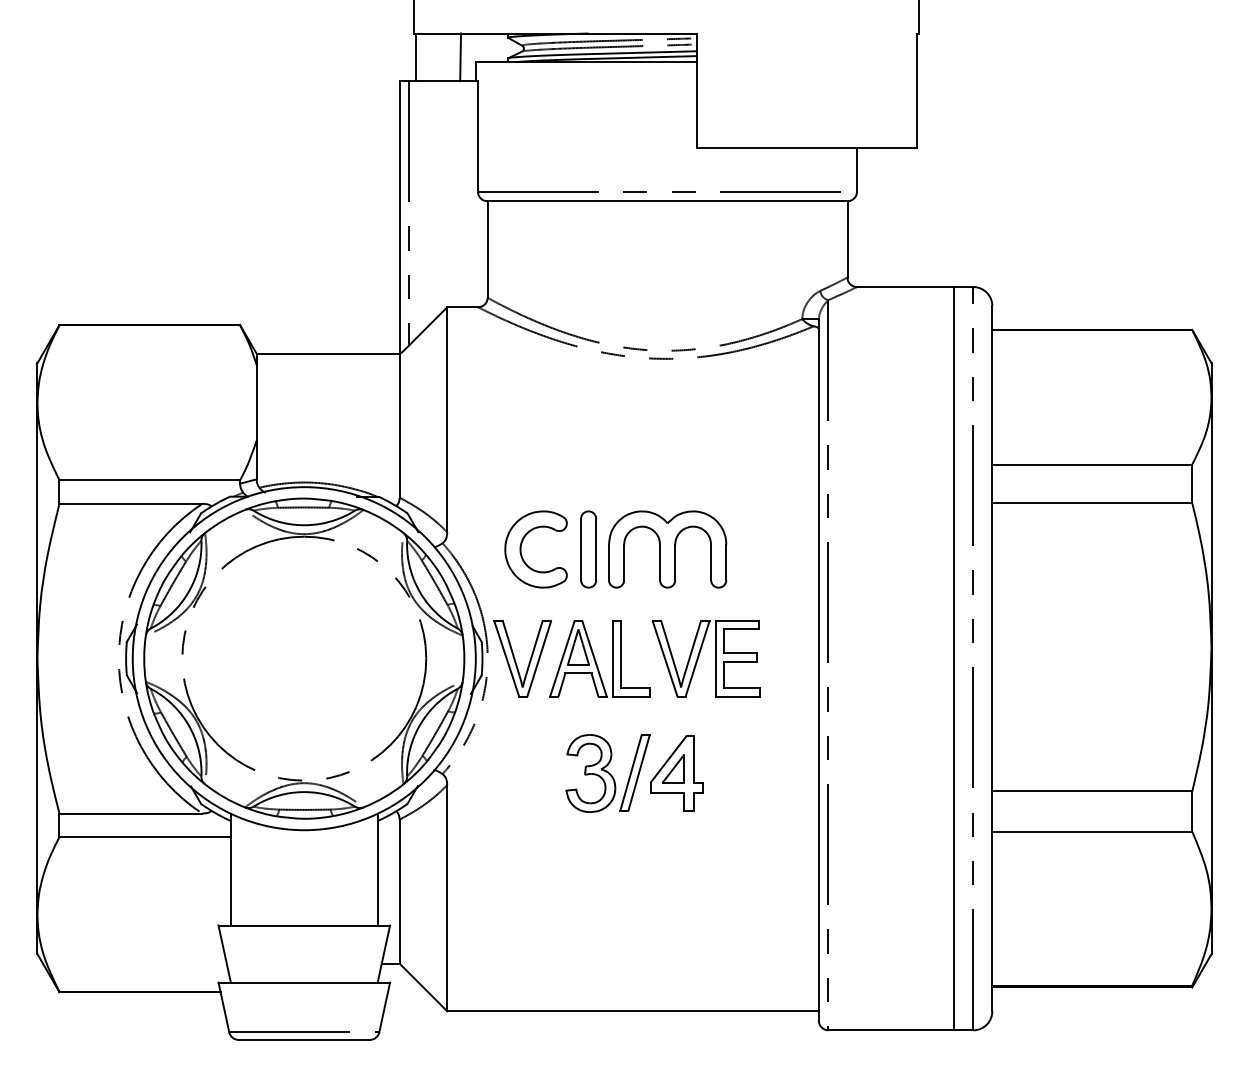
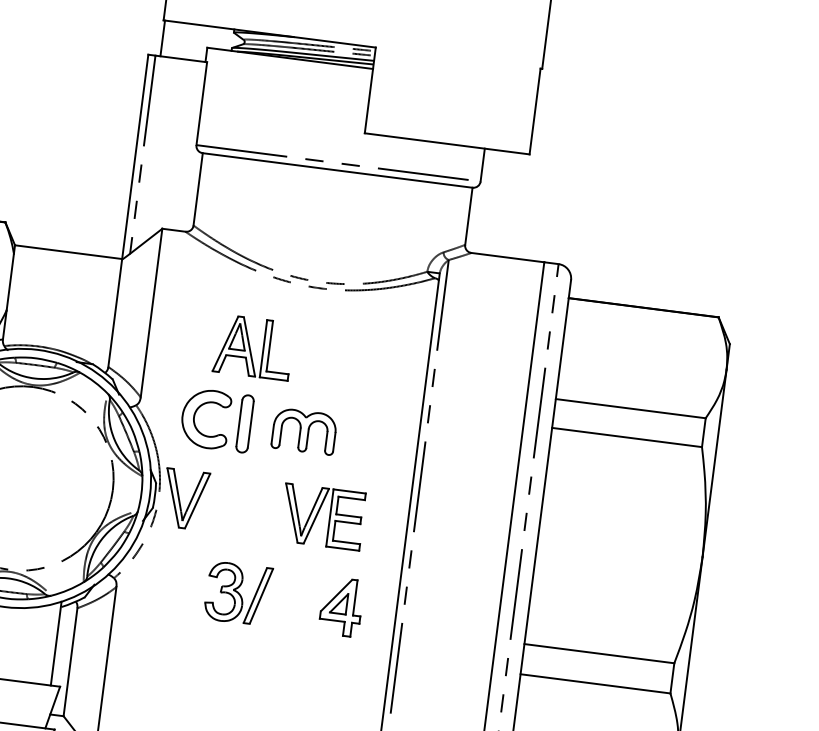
line: (460, 57) -> (196, 42), removed
part: (667, 549) -> (304, 431), size x0.7
part: (599, 658) -> (253, 347), moved
part: (676, 773) -> (341, 606), moved

